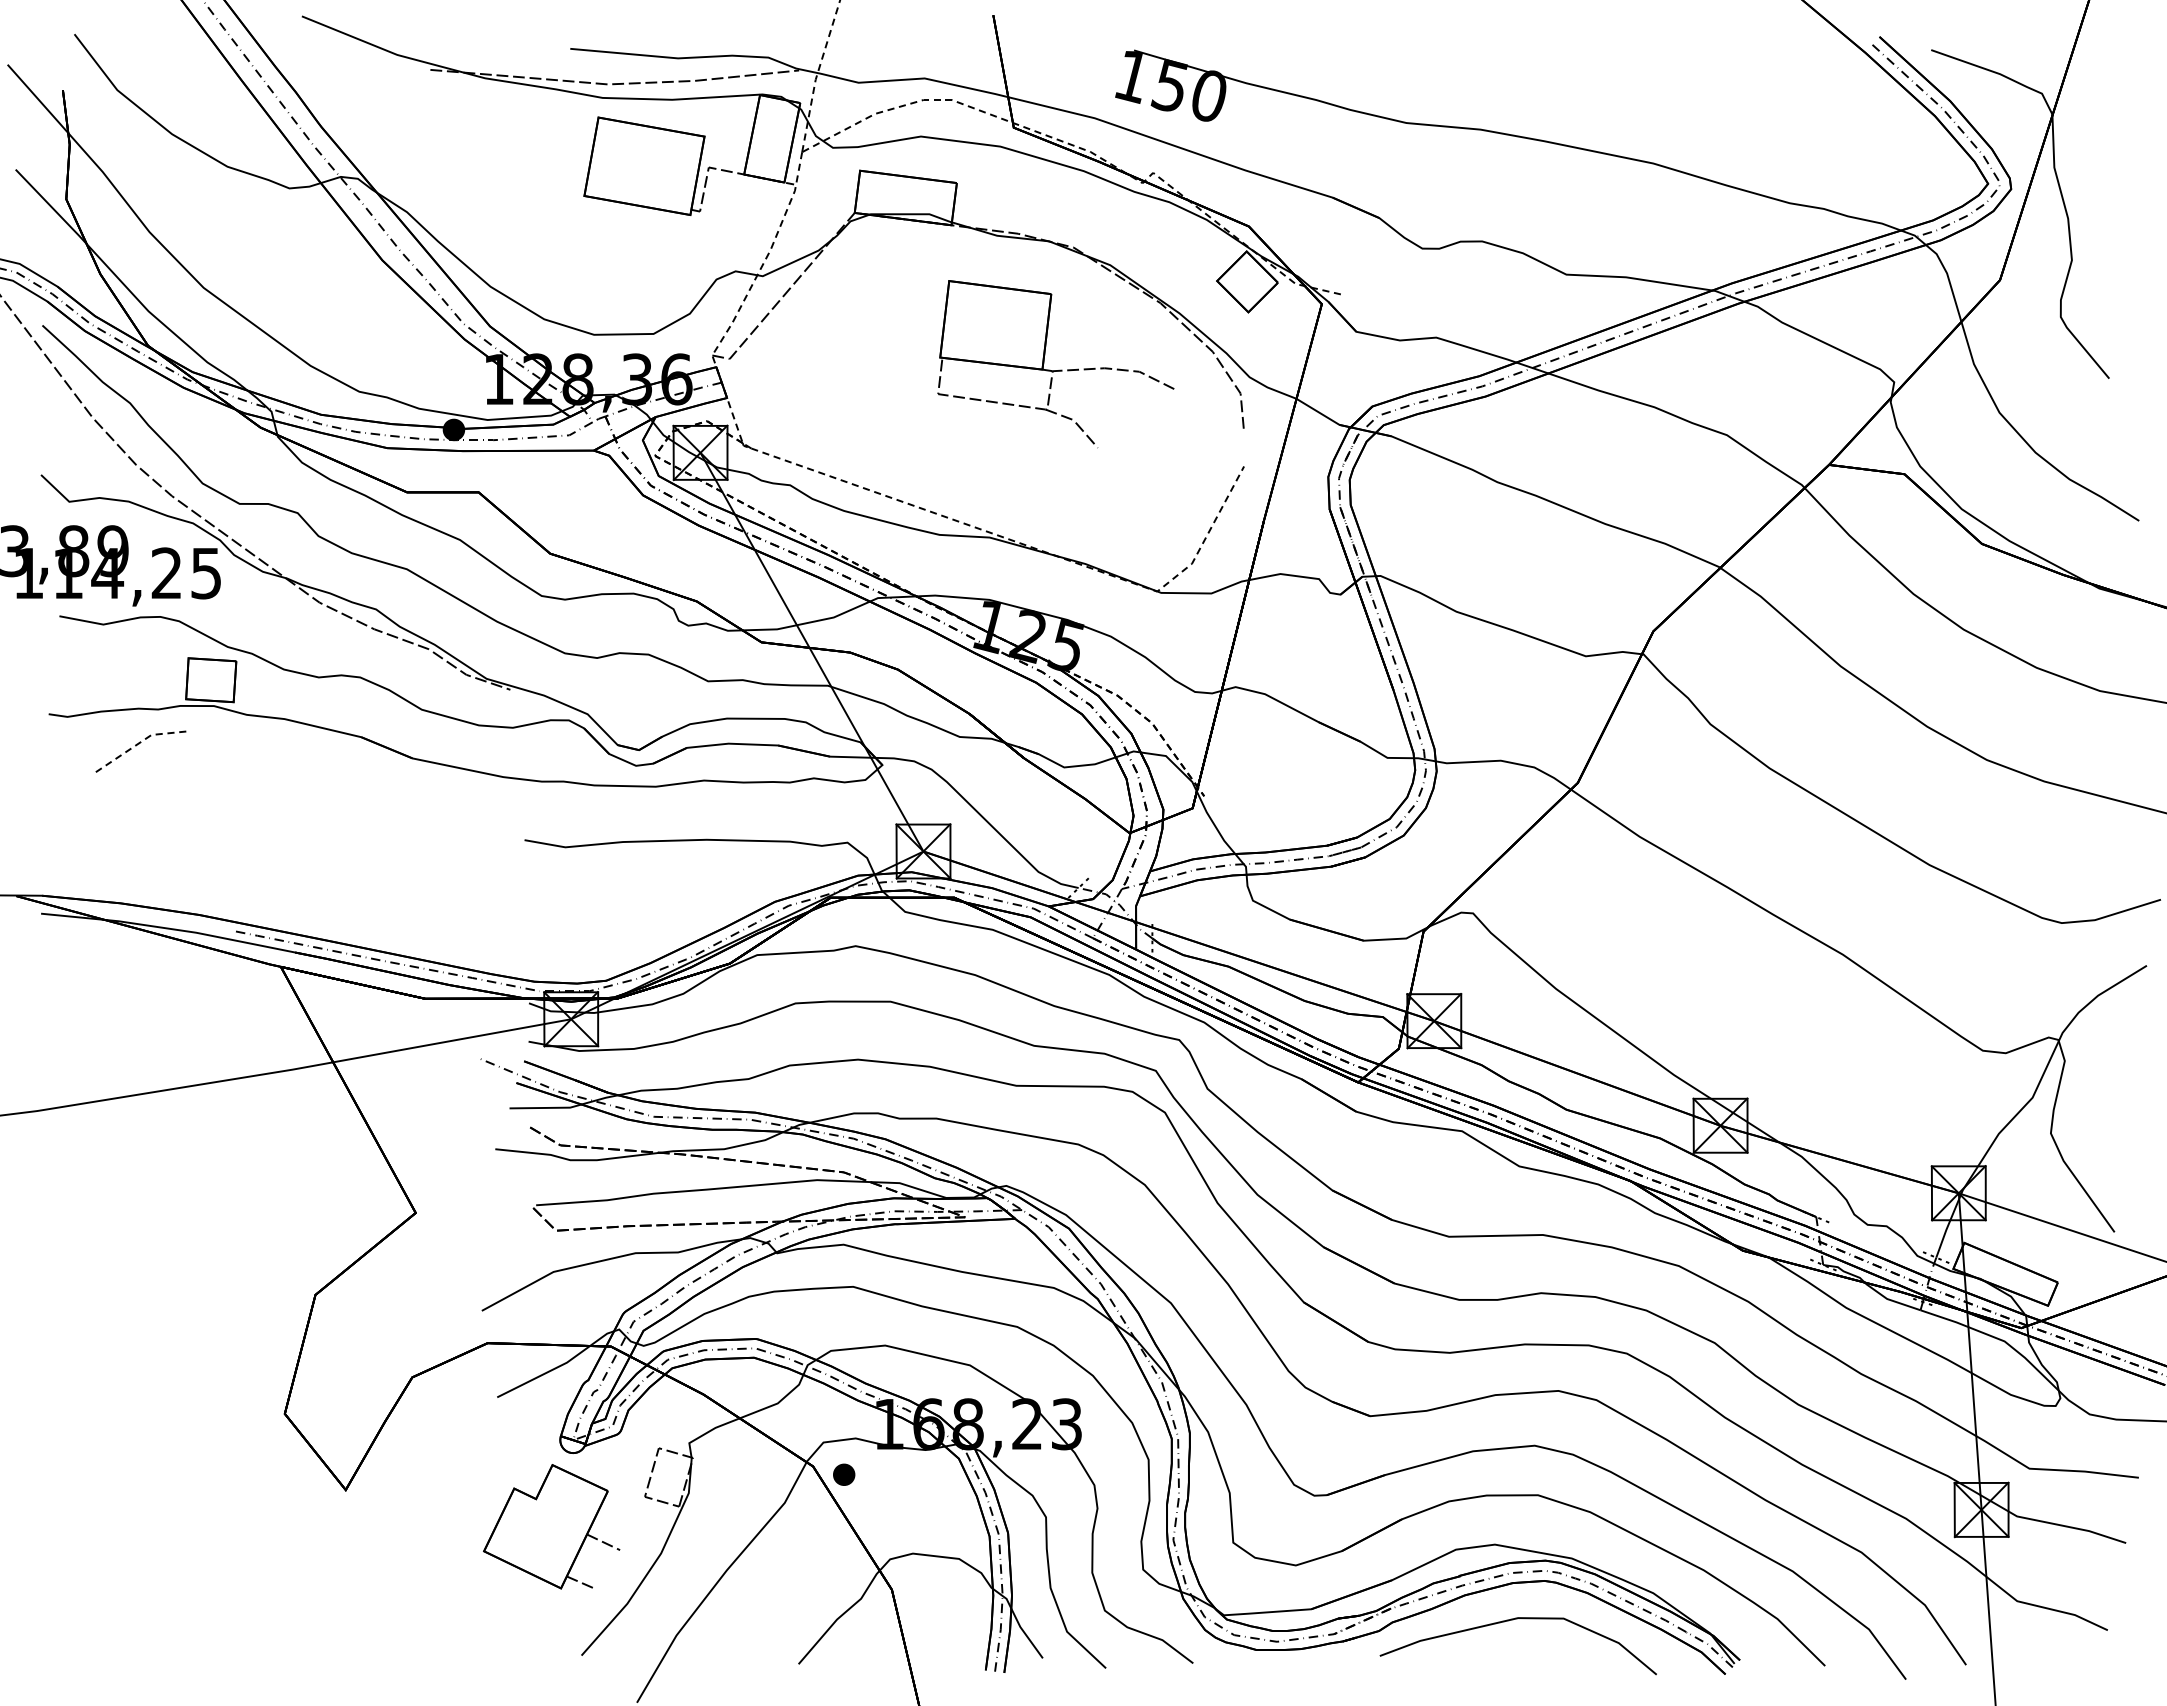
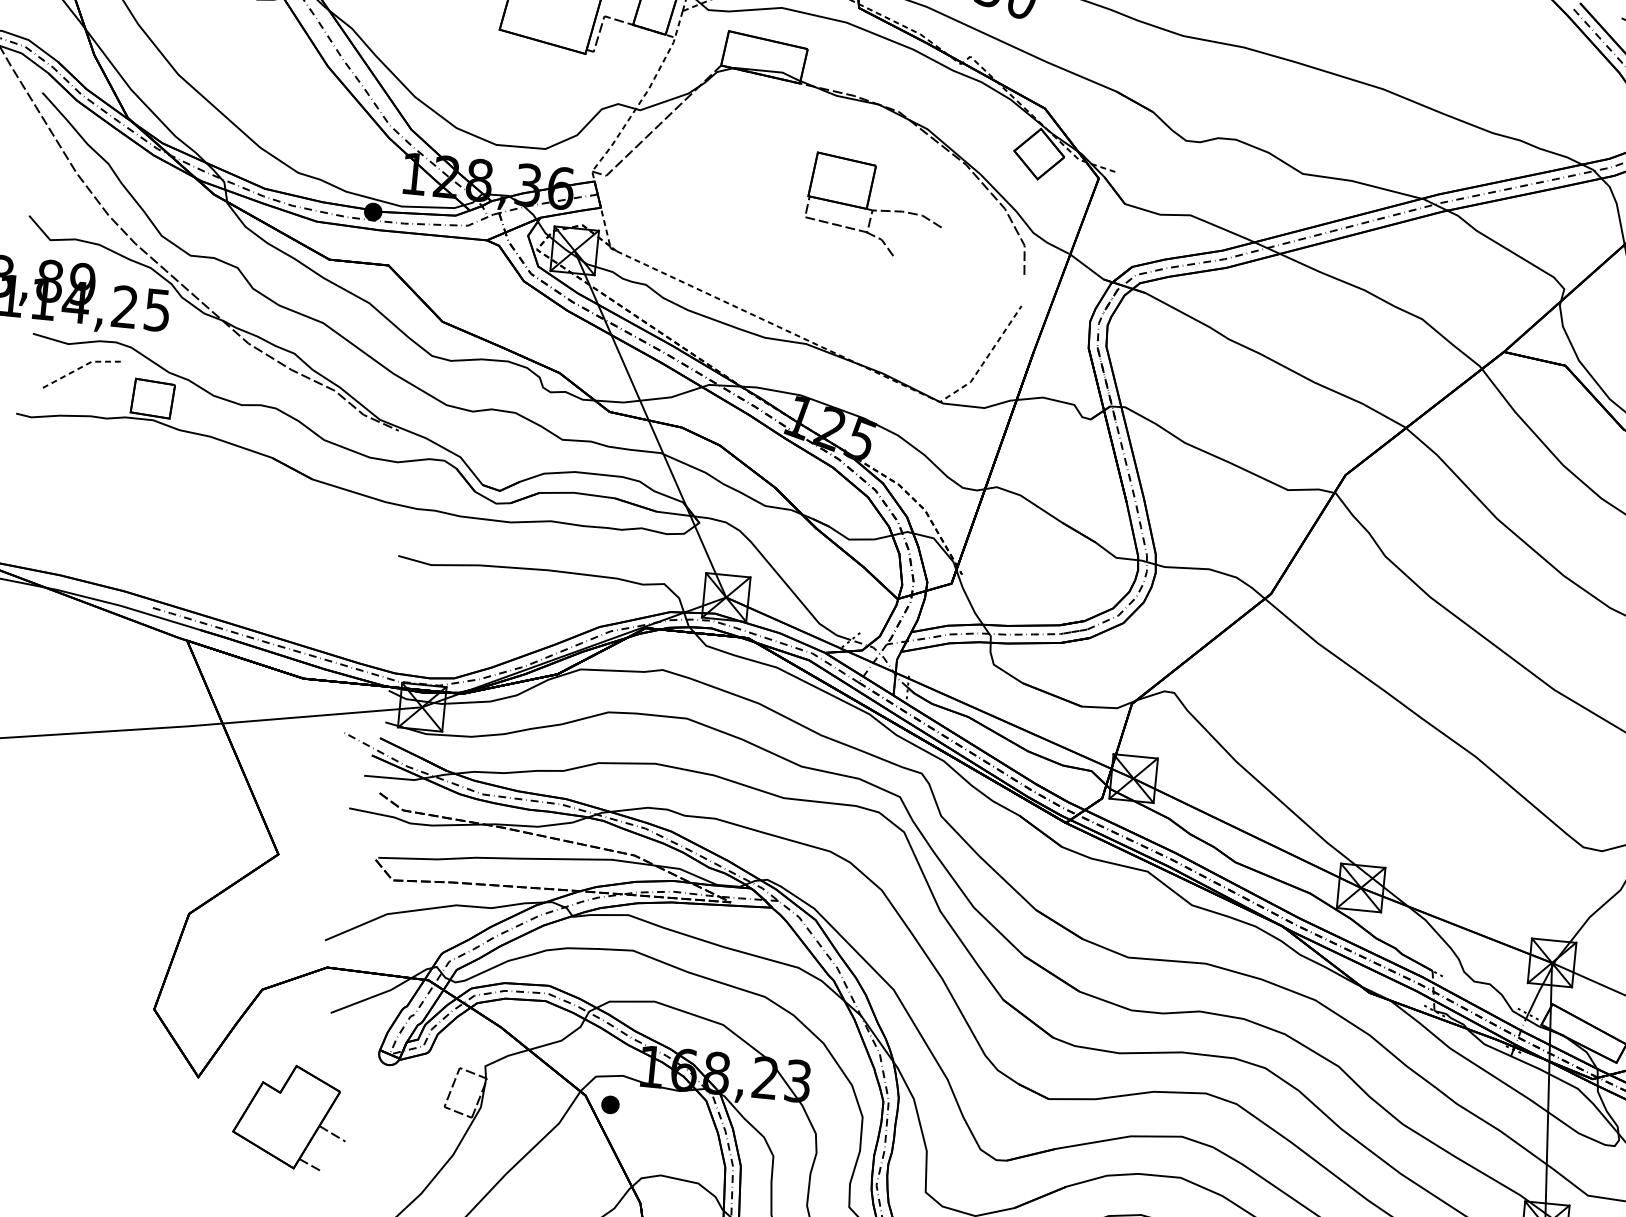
part: (1055, 364) -> (874, 206), size x0.7
line: (136, 746) -> (78, 370), moved
part: (551, 1526) -> (290, 1116), moved

